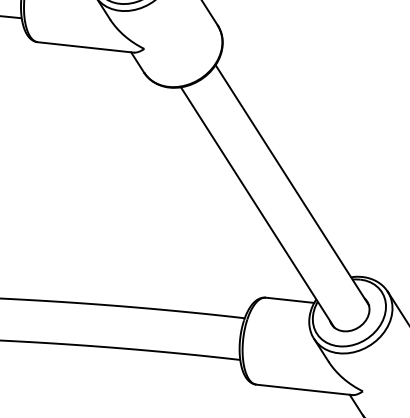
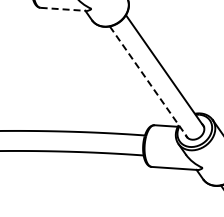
line: (87, 47) -> (64, 9), solid -> dashed
line: (258, 207) -> (149, 82), solid -> dashed

